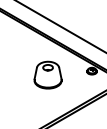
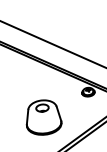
part: (47, 74) -> (42, 116), moved

